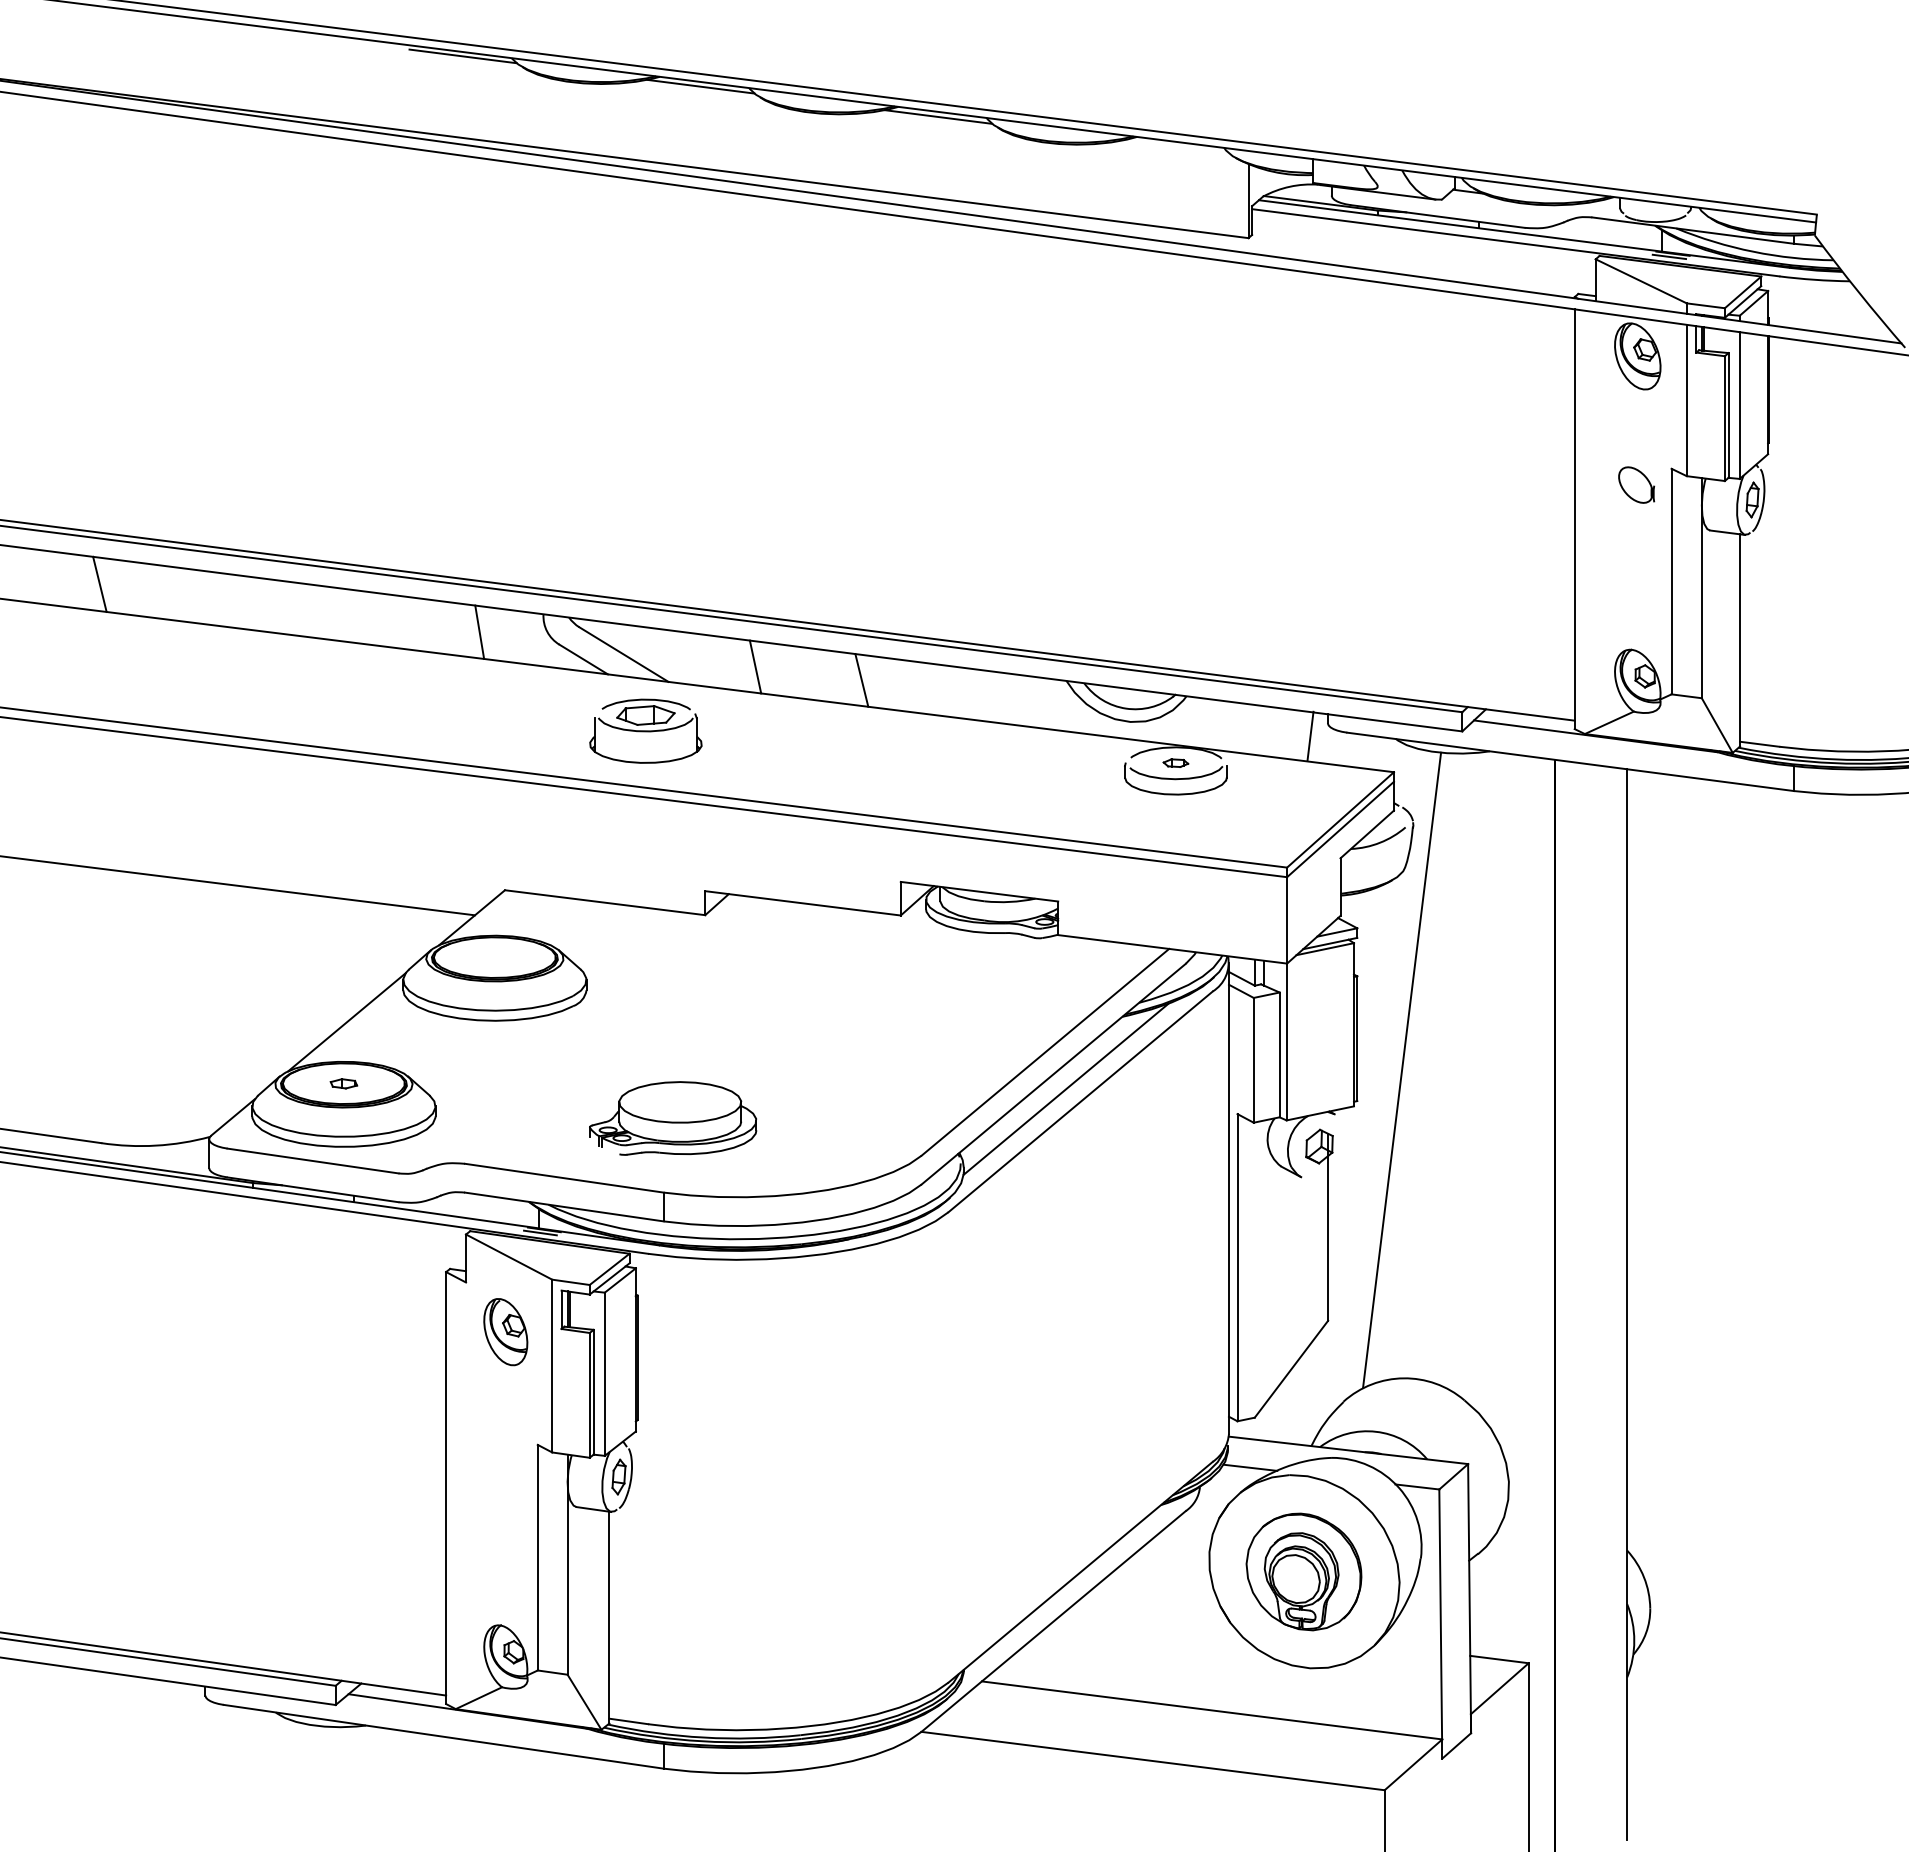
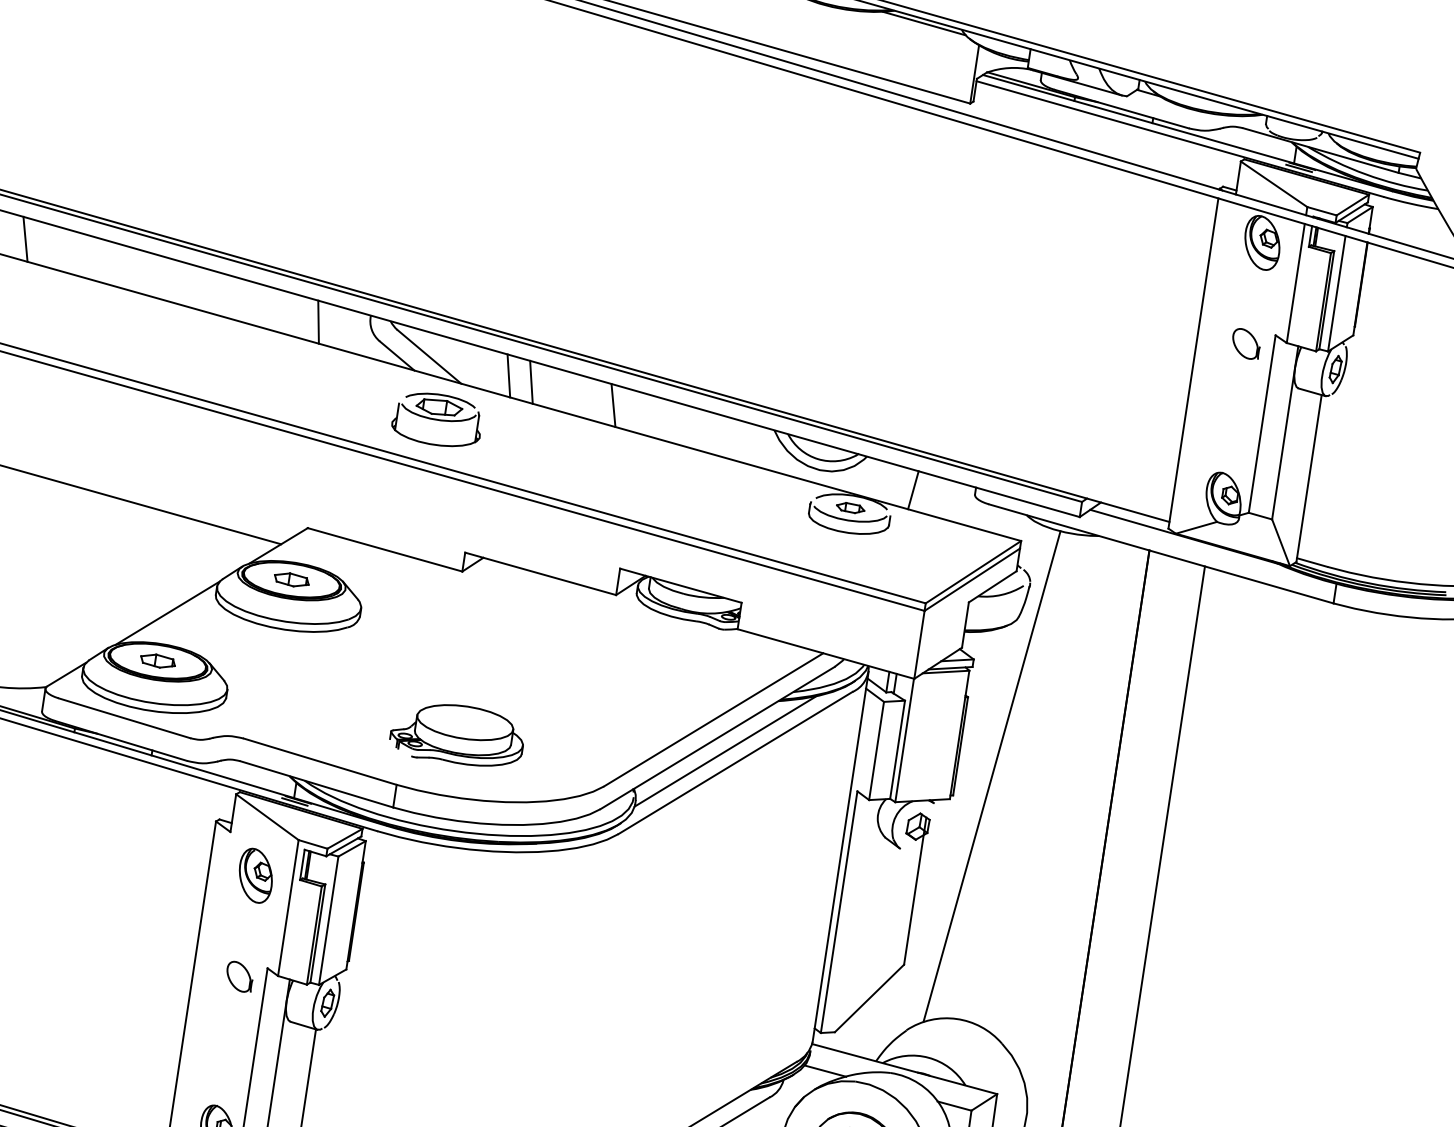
line: (1175, 147) -> (923, 23), added
line: (725, 662) -> (508, 375), added
line: (1310, 735) -> (913, 489), moved
part: (1175, 762) -> (850, 507), size x1.43
part: (494, 957) -> (291, 579), added
part: (343, 1083) -> (157, 660), size x1.67
part: (673, 1118) -> (458, 734), moved
part: (504, 1460) -> (239, 976), added

